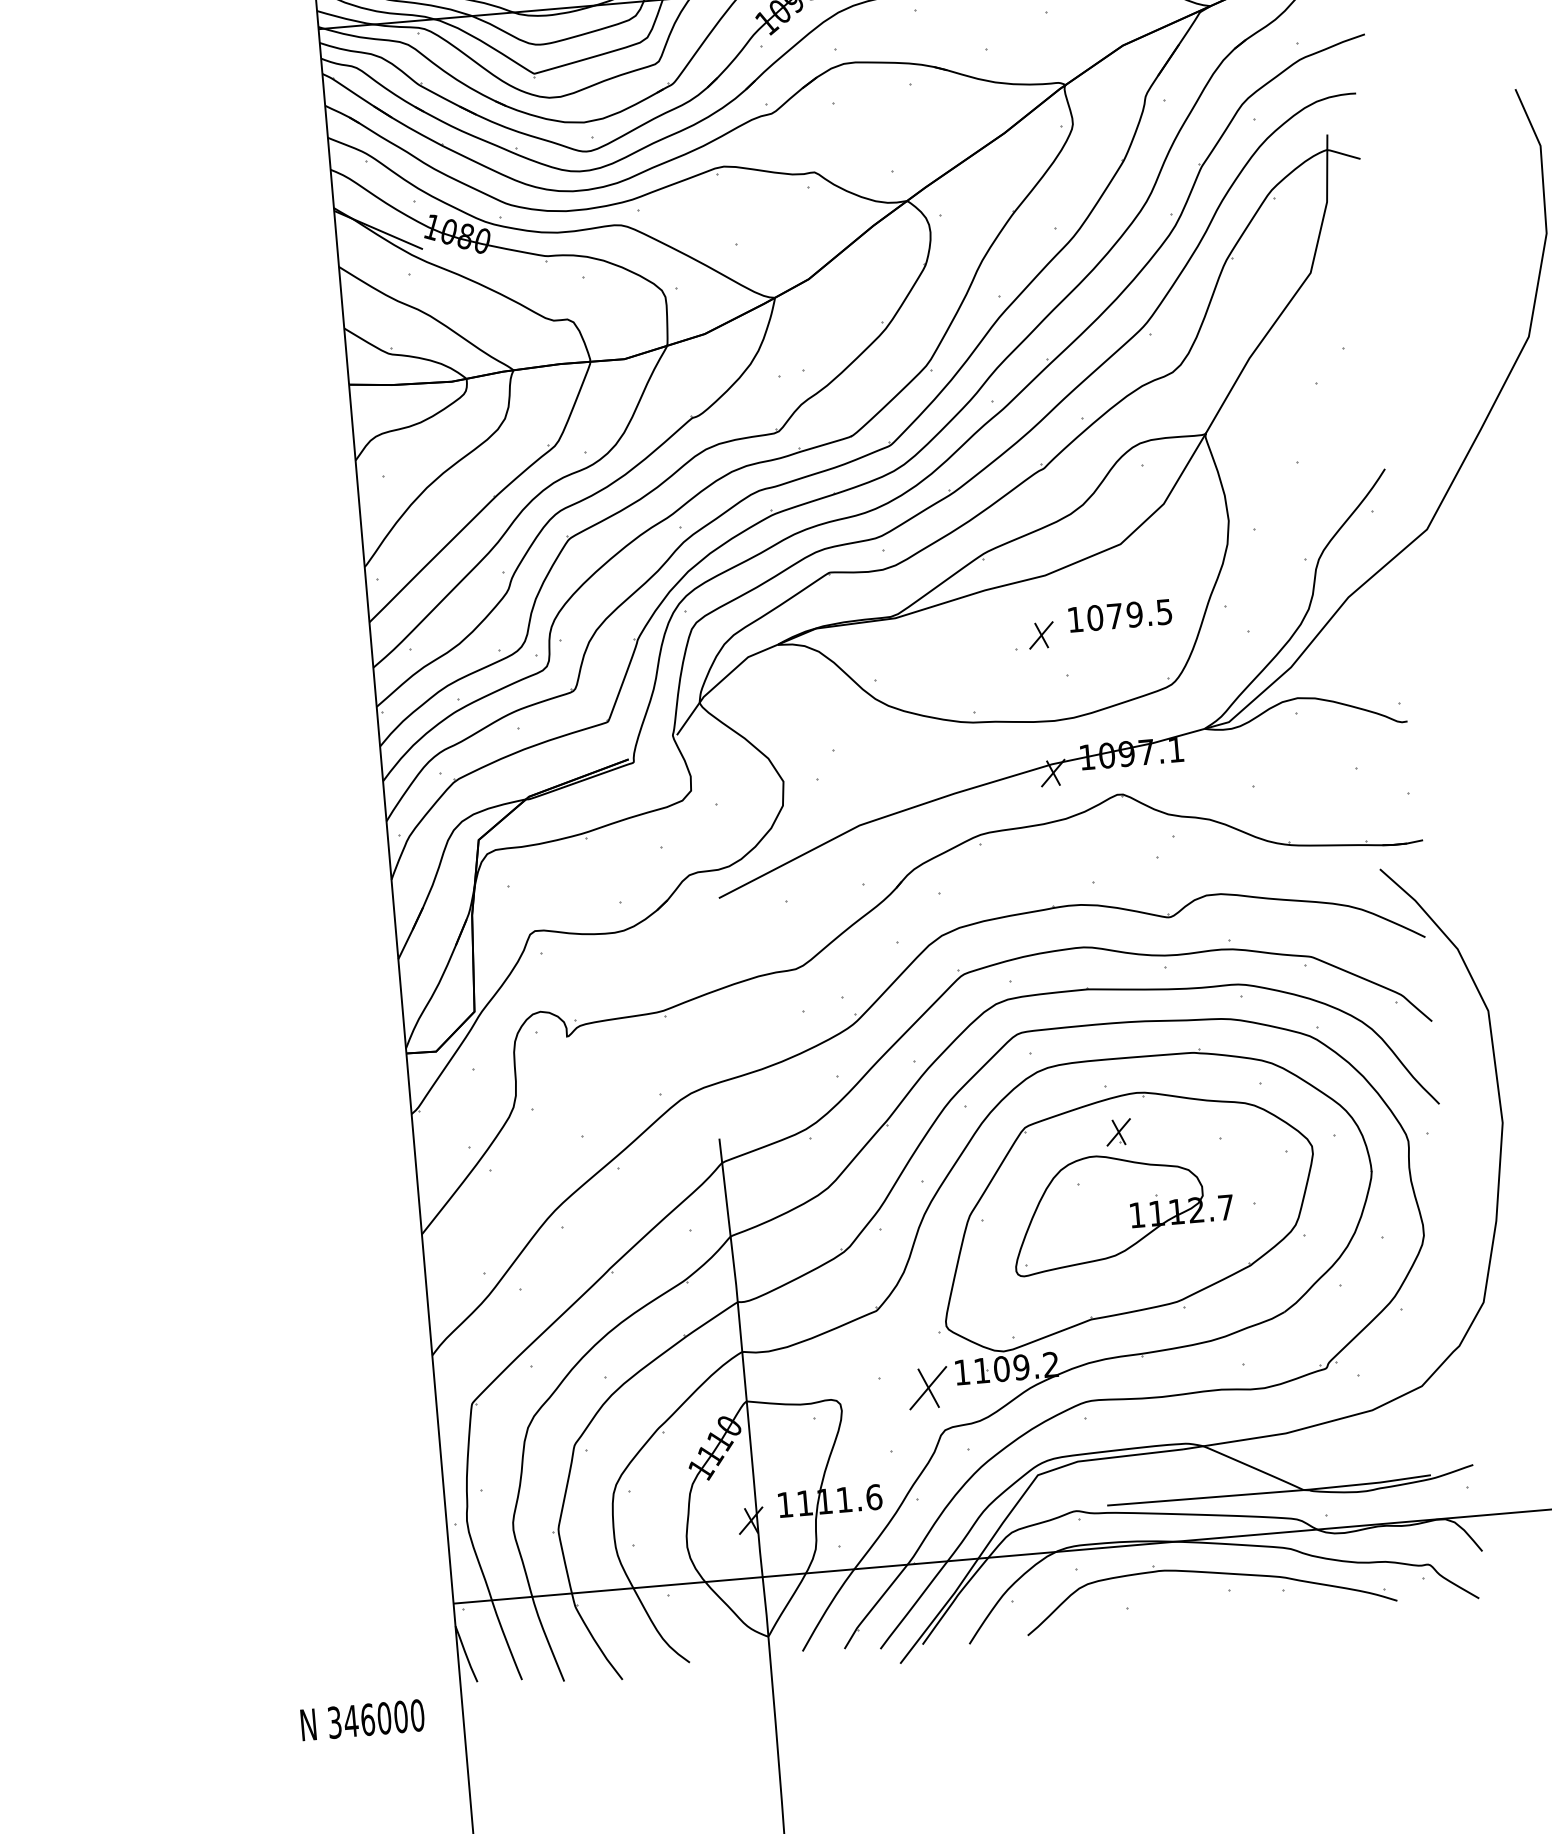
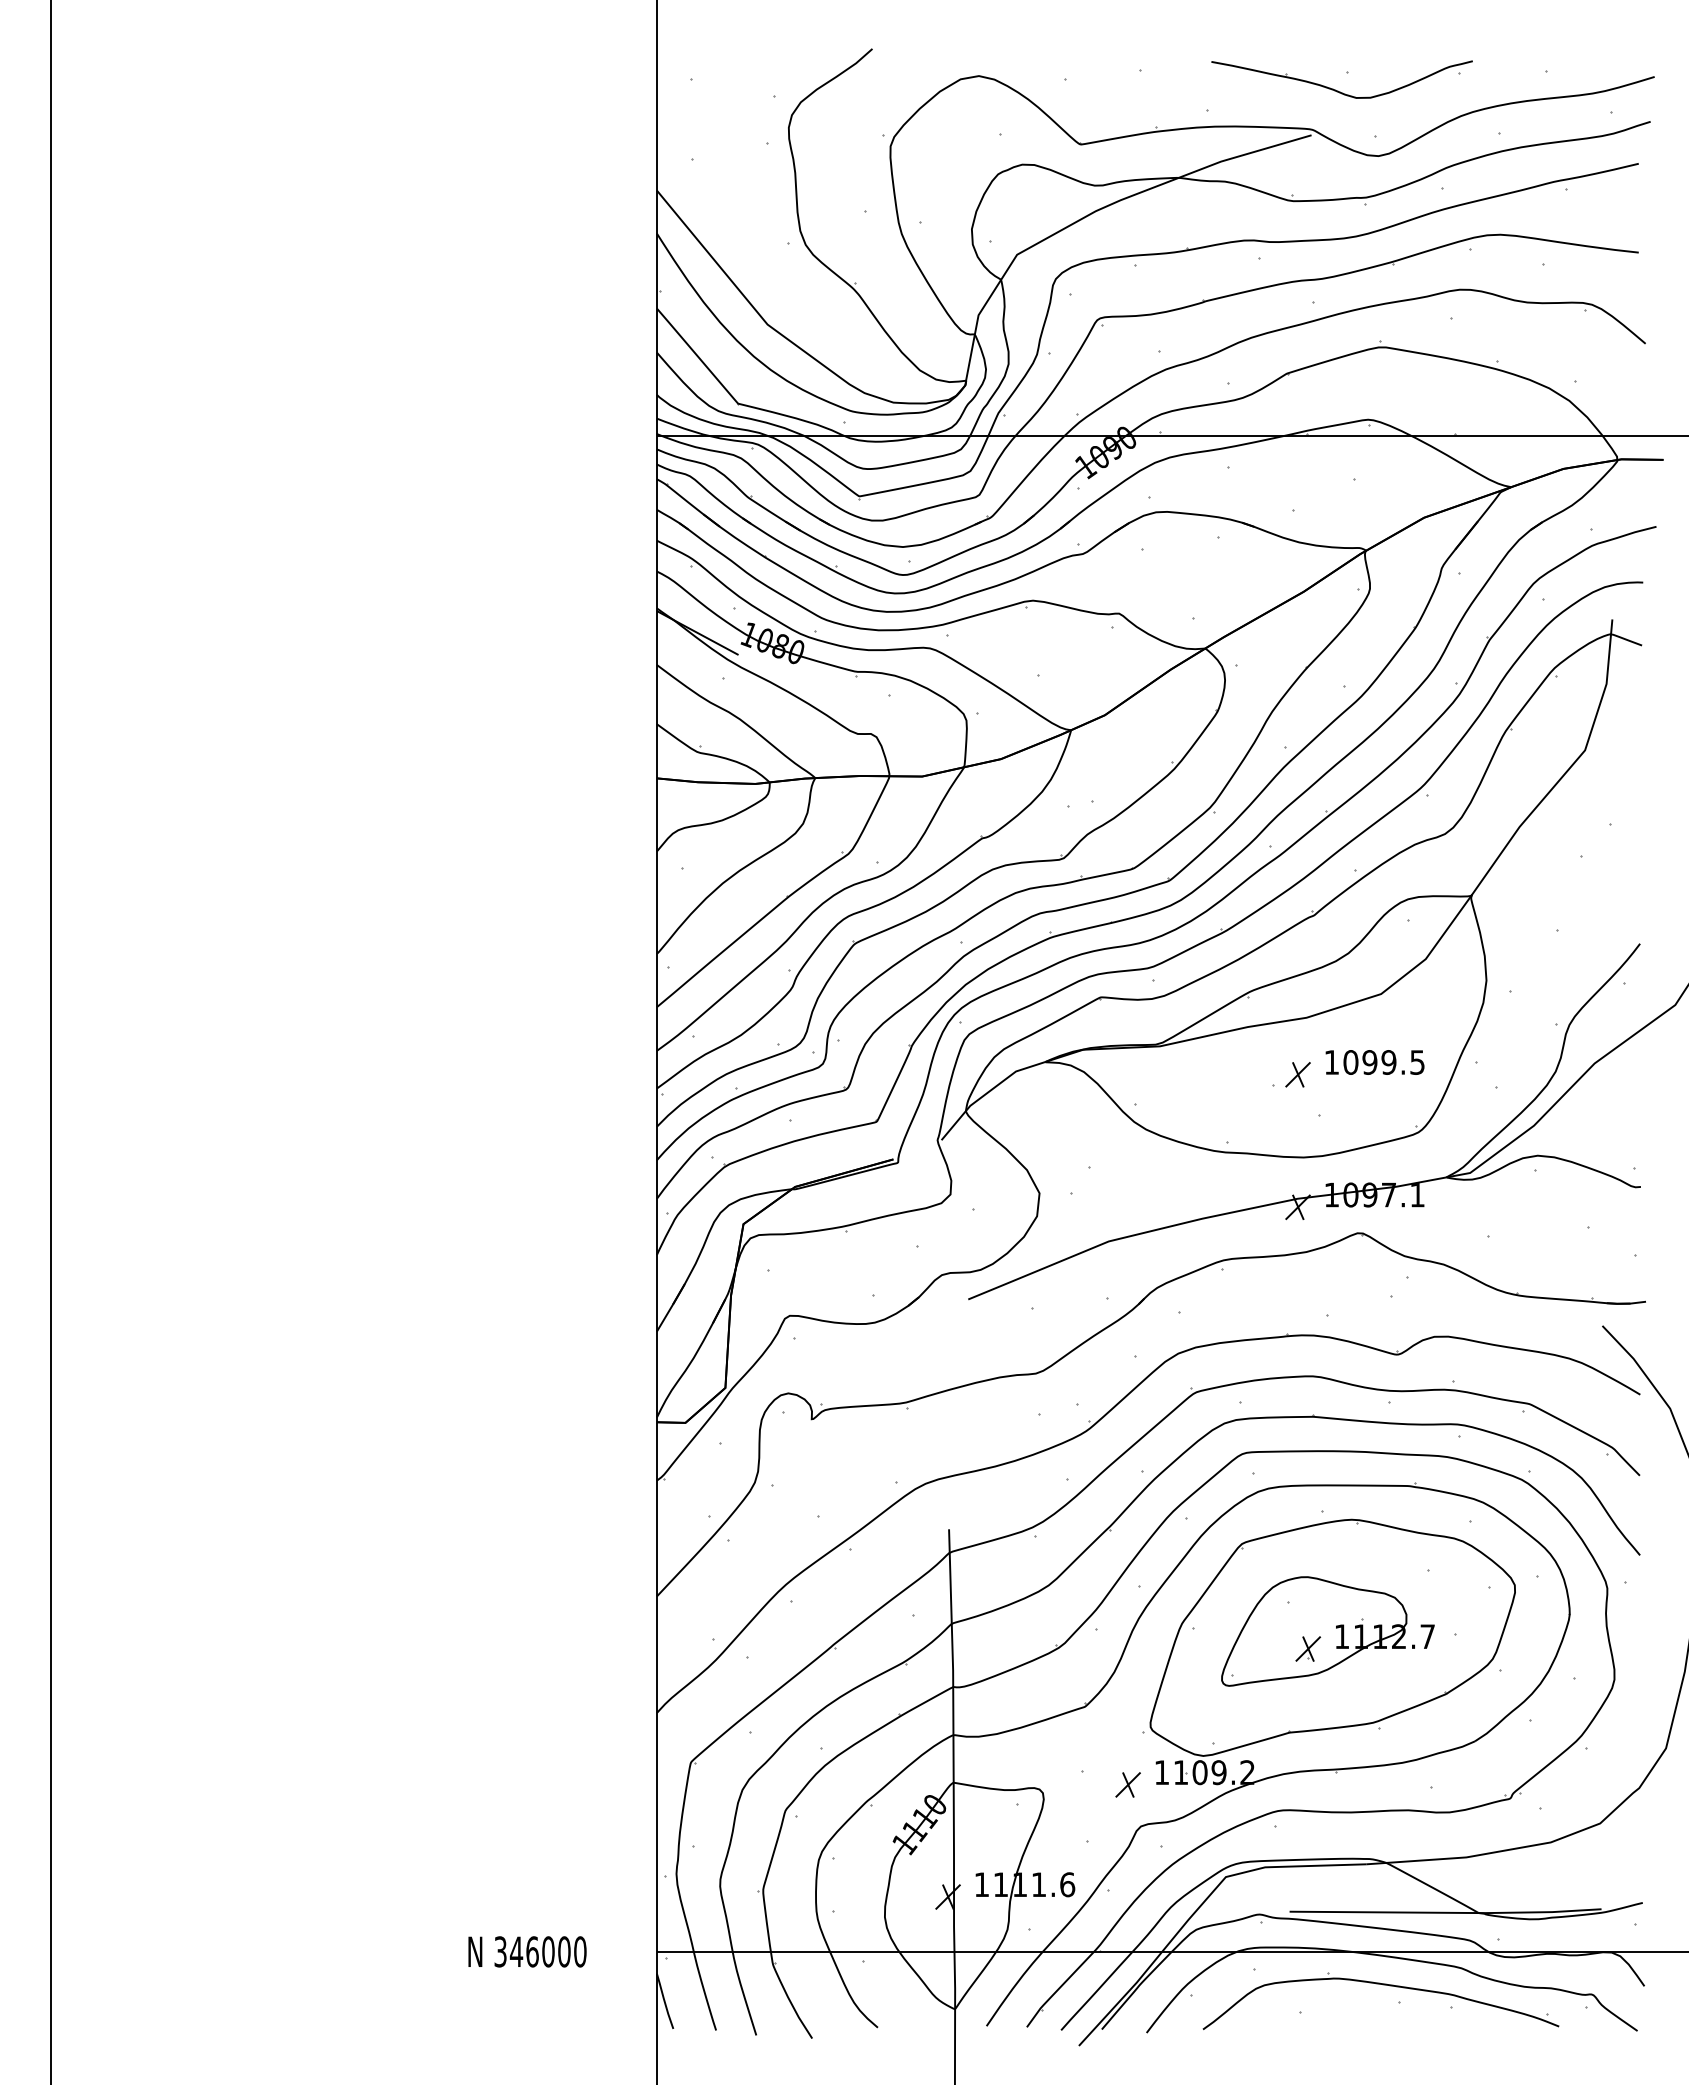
text: (1114, 616) -> (1369, 1062), 1079.5 -> 1099.5
part: (1117, 1131) -> (1307, 1648), moved
part: (927, 1387) -> (1127, 1784), size x0.62
text: (362, 1719) -> (527, 1951), moved

